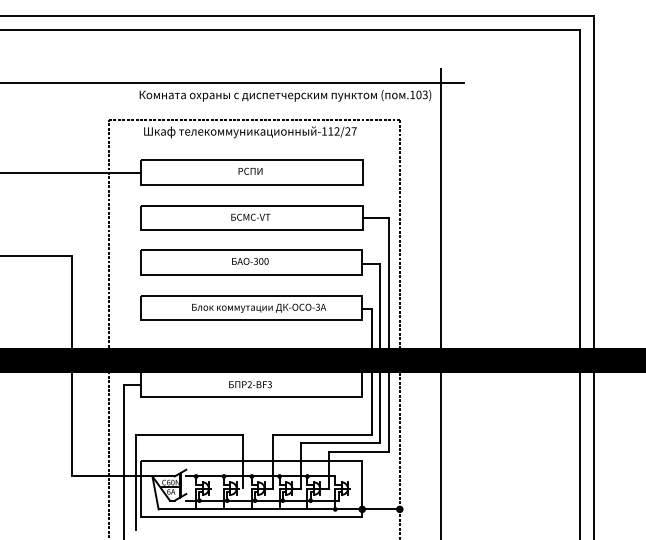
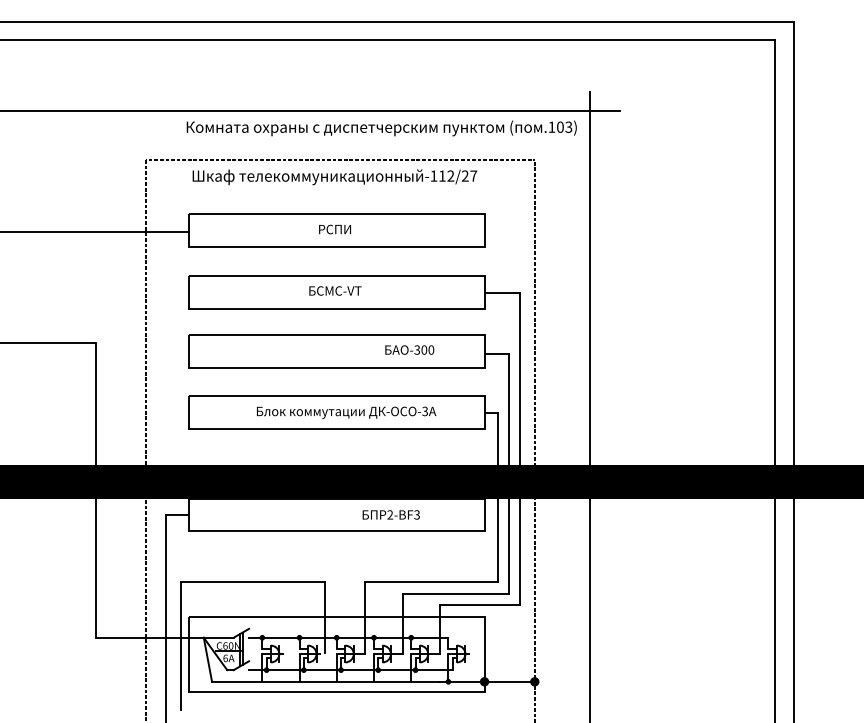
text: (250, 261) -> (409, 350), moved
text: (250, 384) -> (391, 514), moved

